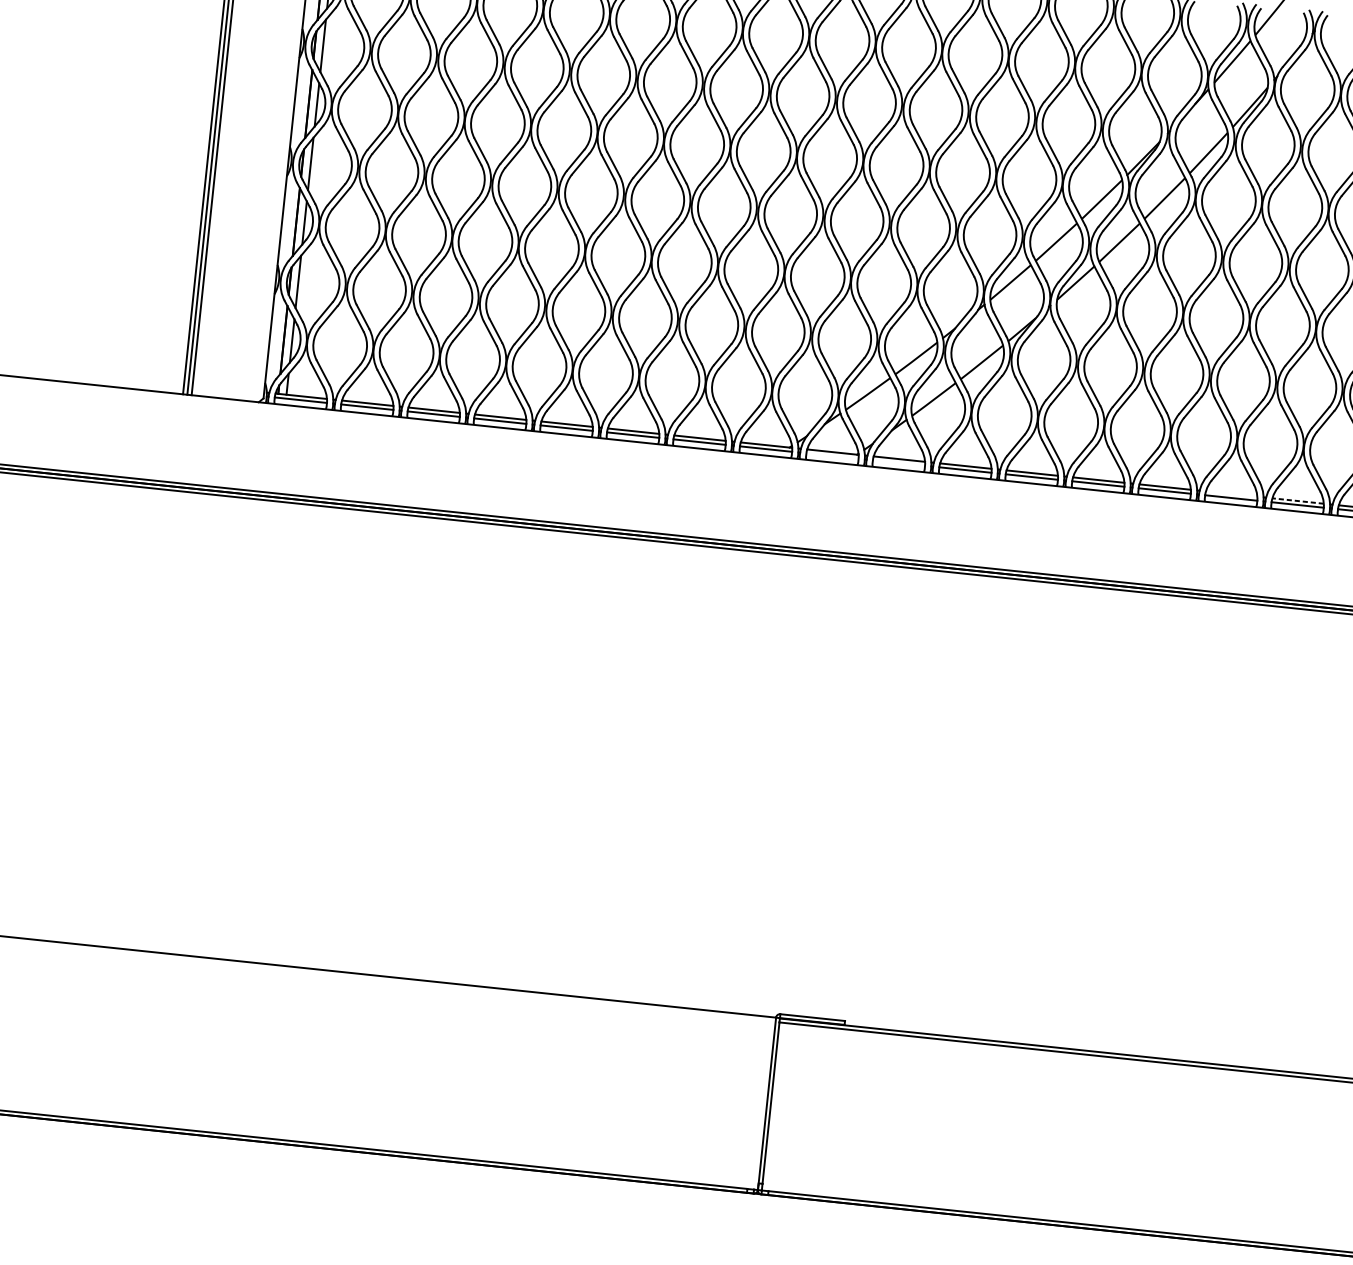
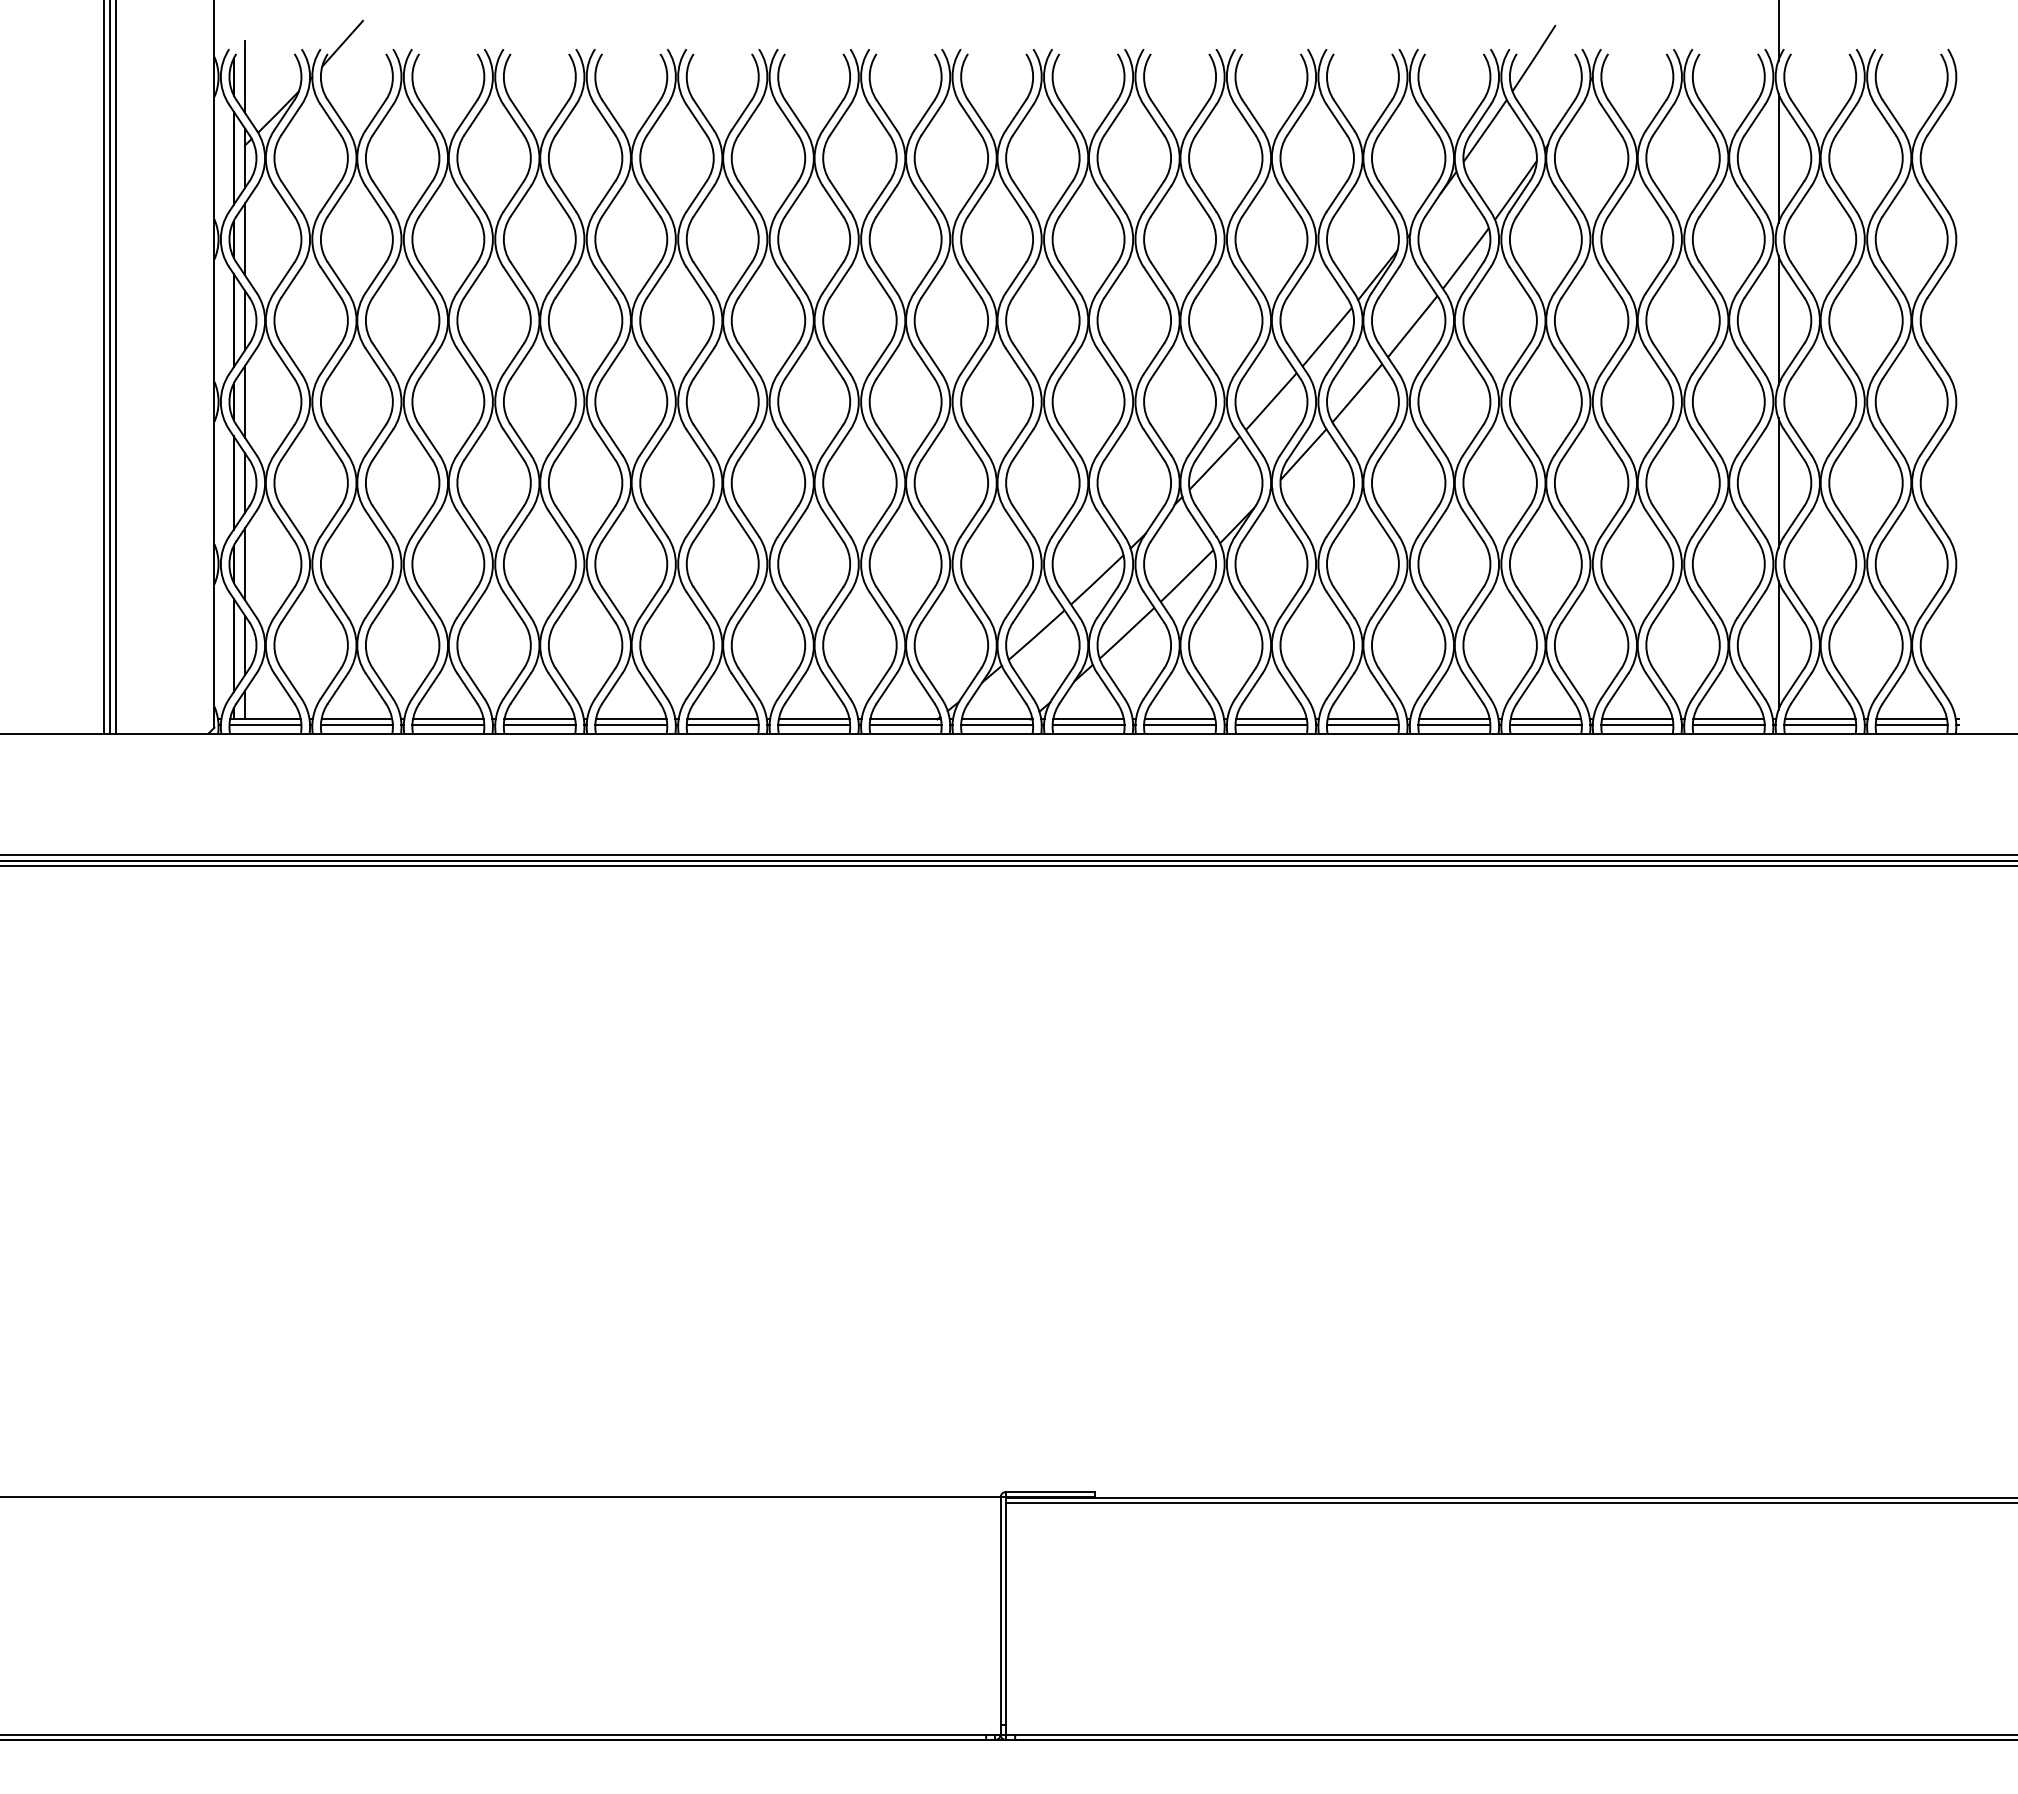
line: (832, 455) -> (997, 724), added
line: (898, 462) -> (1088, 724), added
line: (1231, 494) -> (1545, 719), added
line: (1297, 501) -> (1636, 719), dashed -> solid

